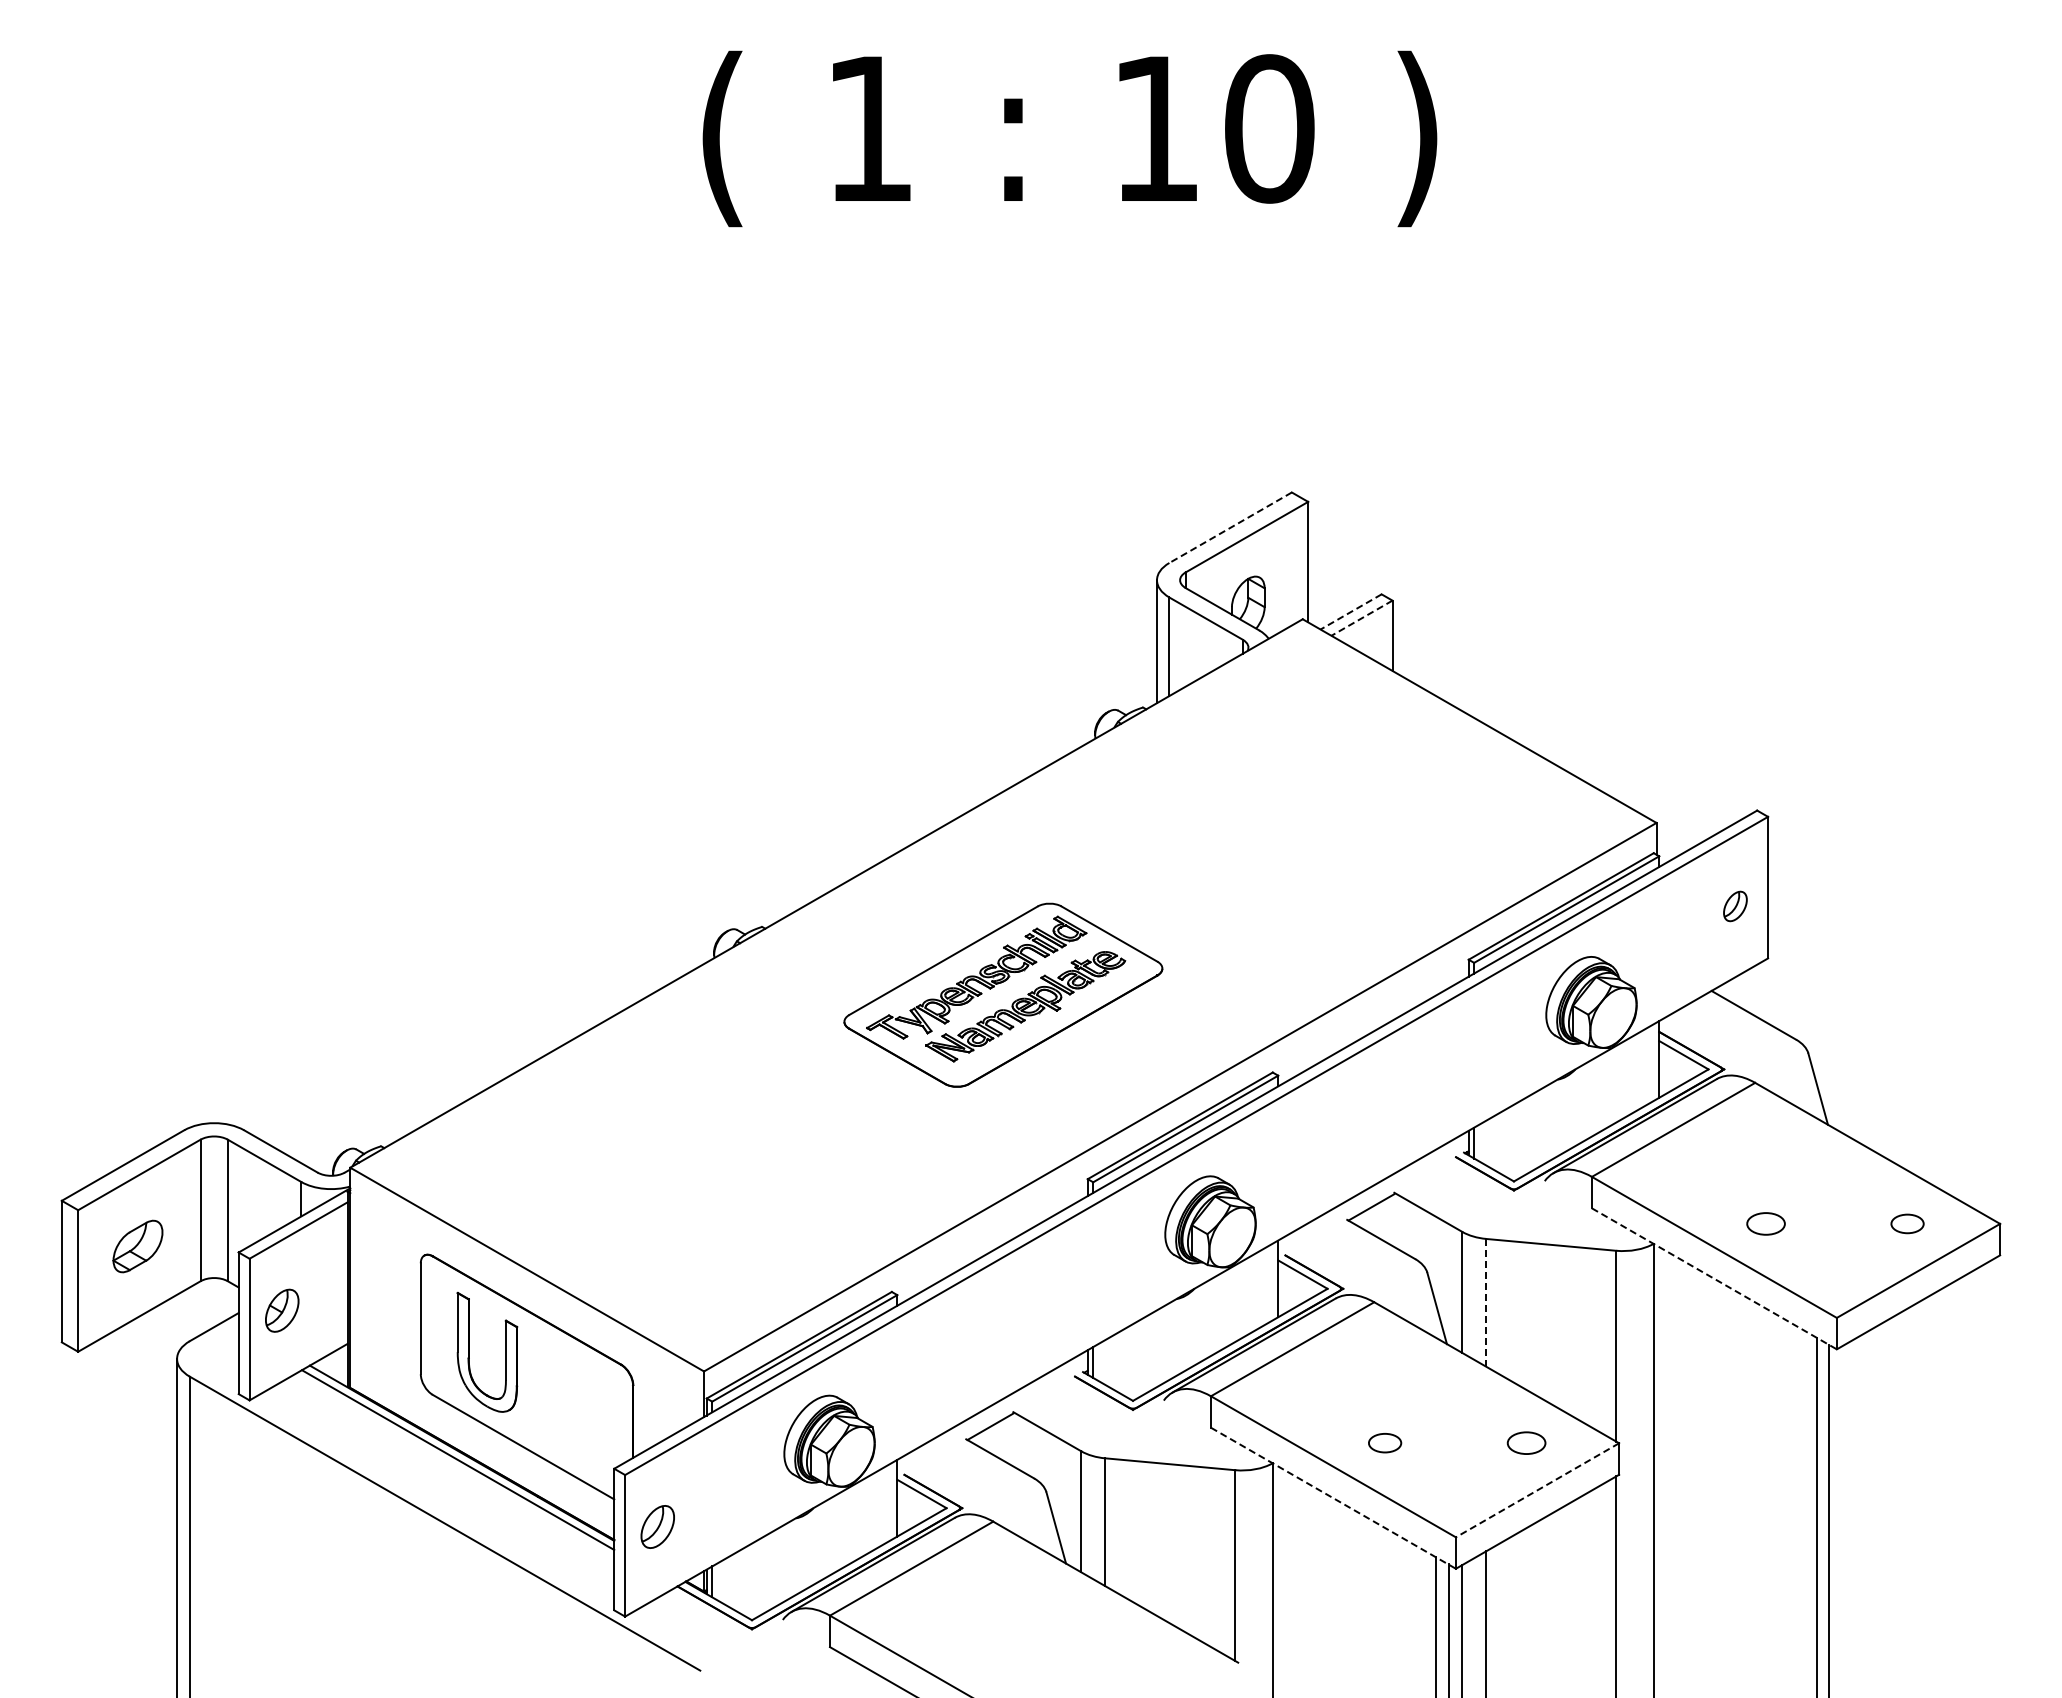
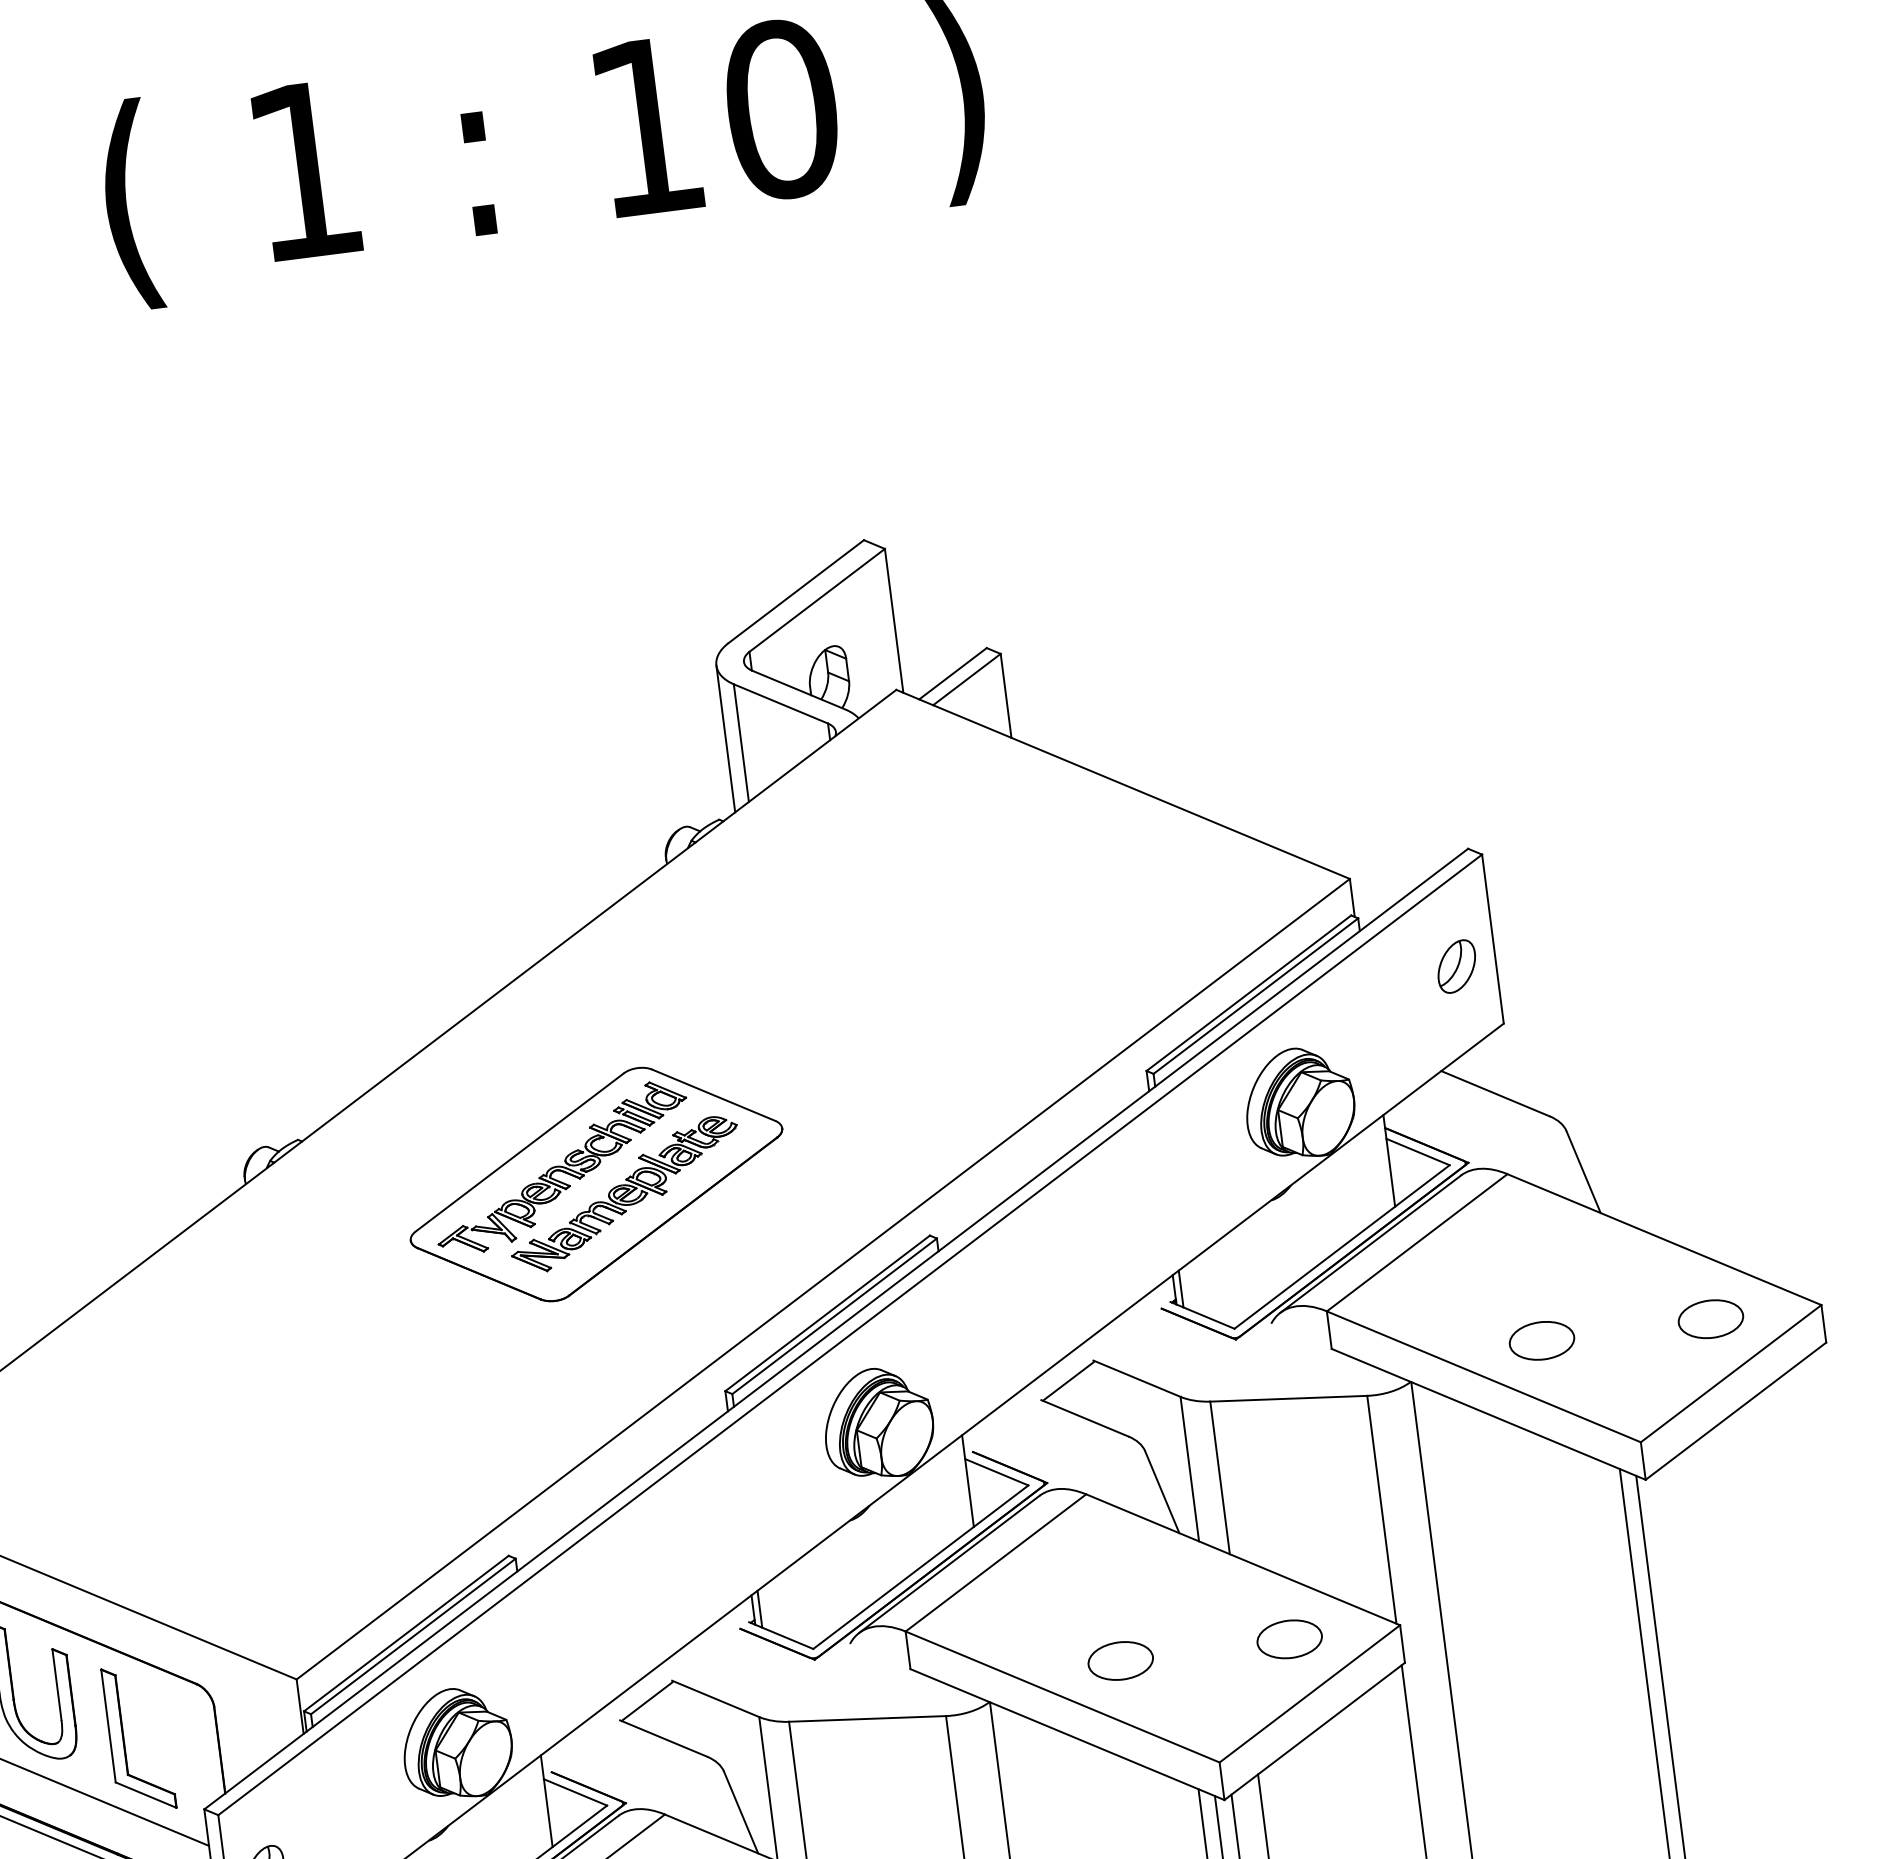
line: (1230, 527) -> (796, 591), dashed -> solid
line: (1350, 612) -> (952, 674), dashed -> solid
line: (1361, 618) -> (966, 679), dashed -> solid
part: (1735, 906) -> (1456, 966), size x1.43
part: (1765, 1223) -> (1541, 1340), size x1.43
part: (1907, 1223) -> (1710, 1318), size x1.67
line: (1714, 1279) -> (1488, 1415), dashed -> solid
line: (1486, 1302) -> (1220, 1477), dashed -> solid
part: (555, 1403) -> (124, 1740), added
part: (1384, 1442) -> (1119, 1660), size x1.67
part: (1526, 1442) -> (1289, 1638), size x1.43
line: (1537, 1490) -> (1309, 1694), dashed -> solid
line: (1333, 1498) -> (1067, 1734), dashed -> solid

